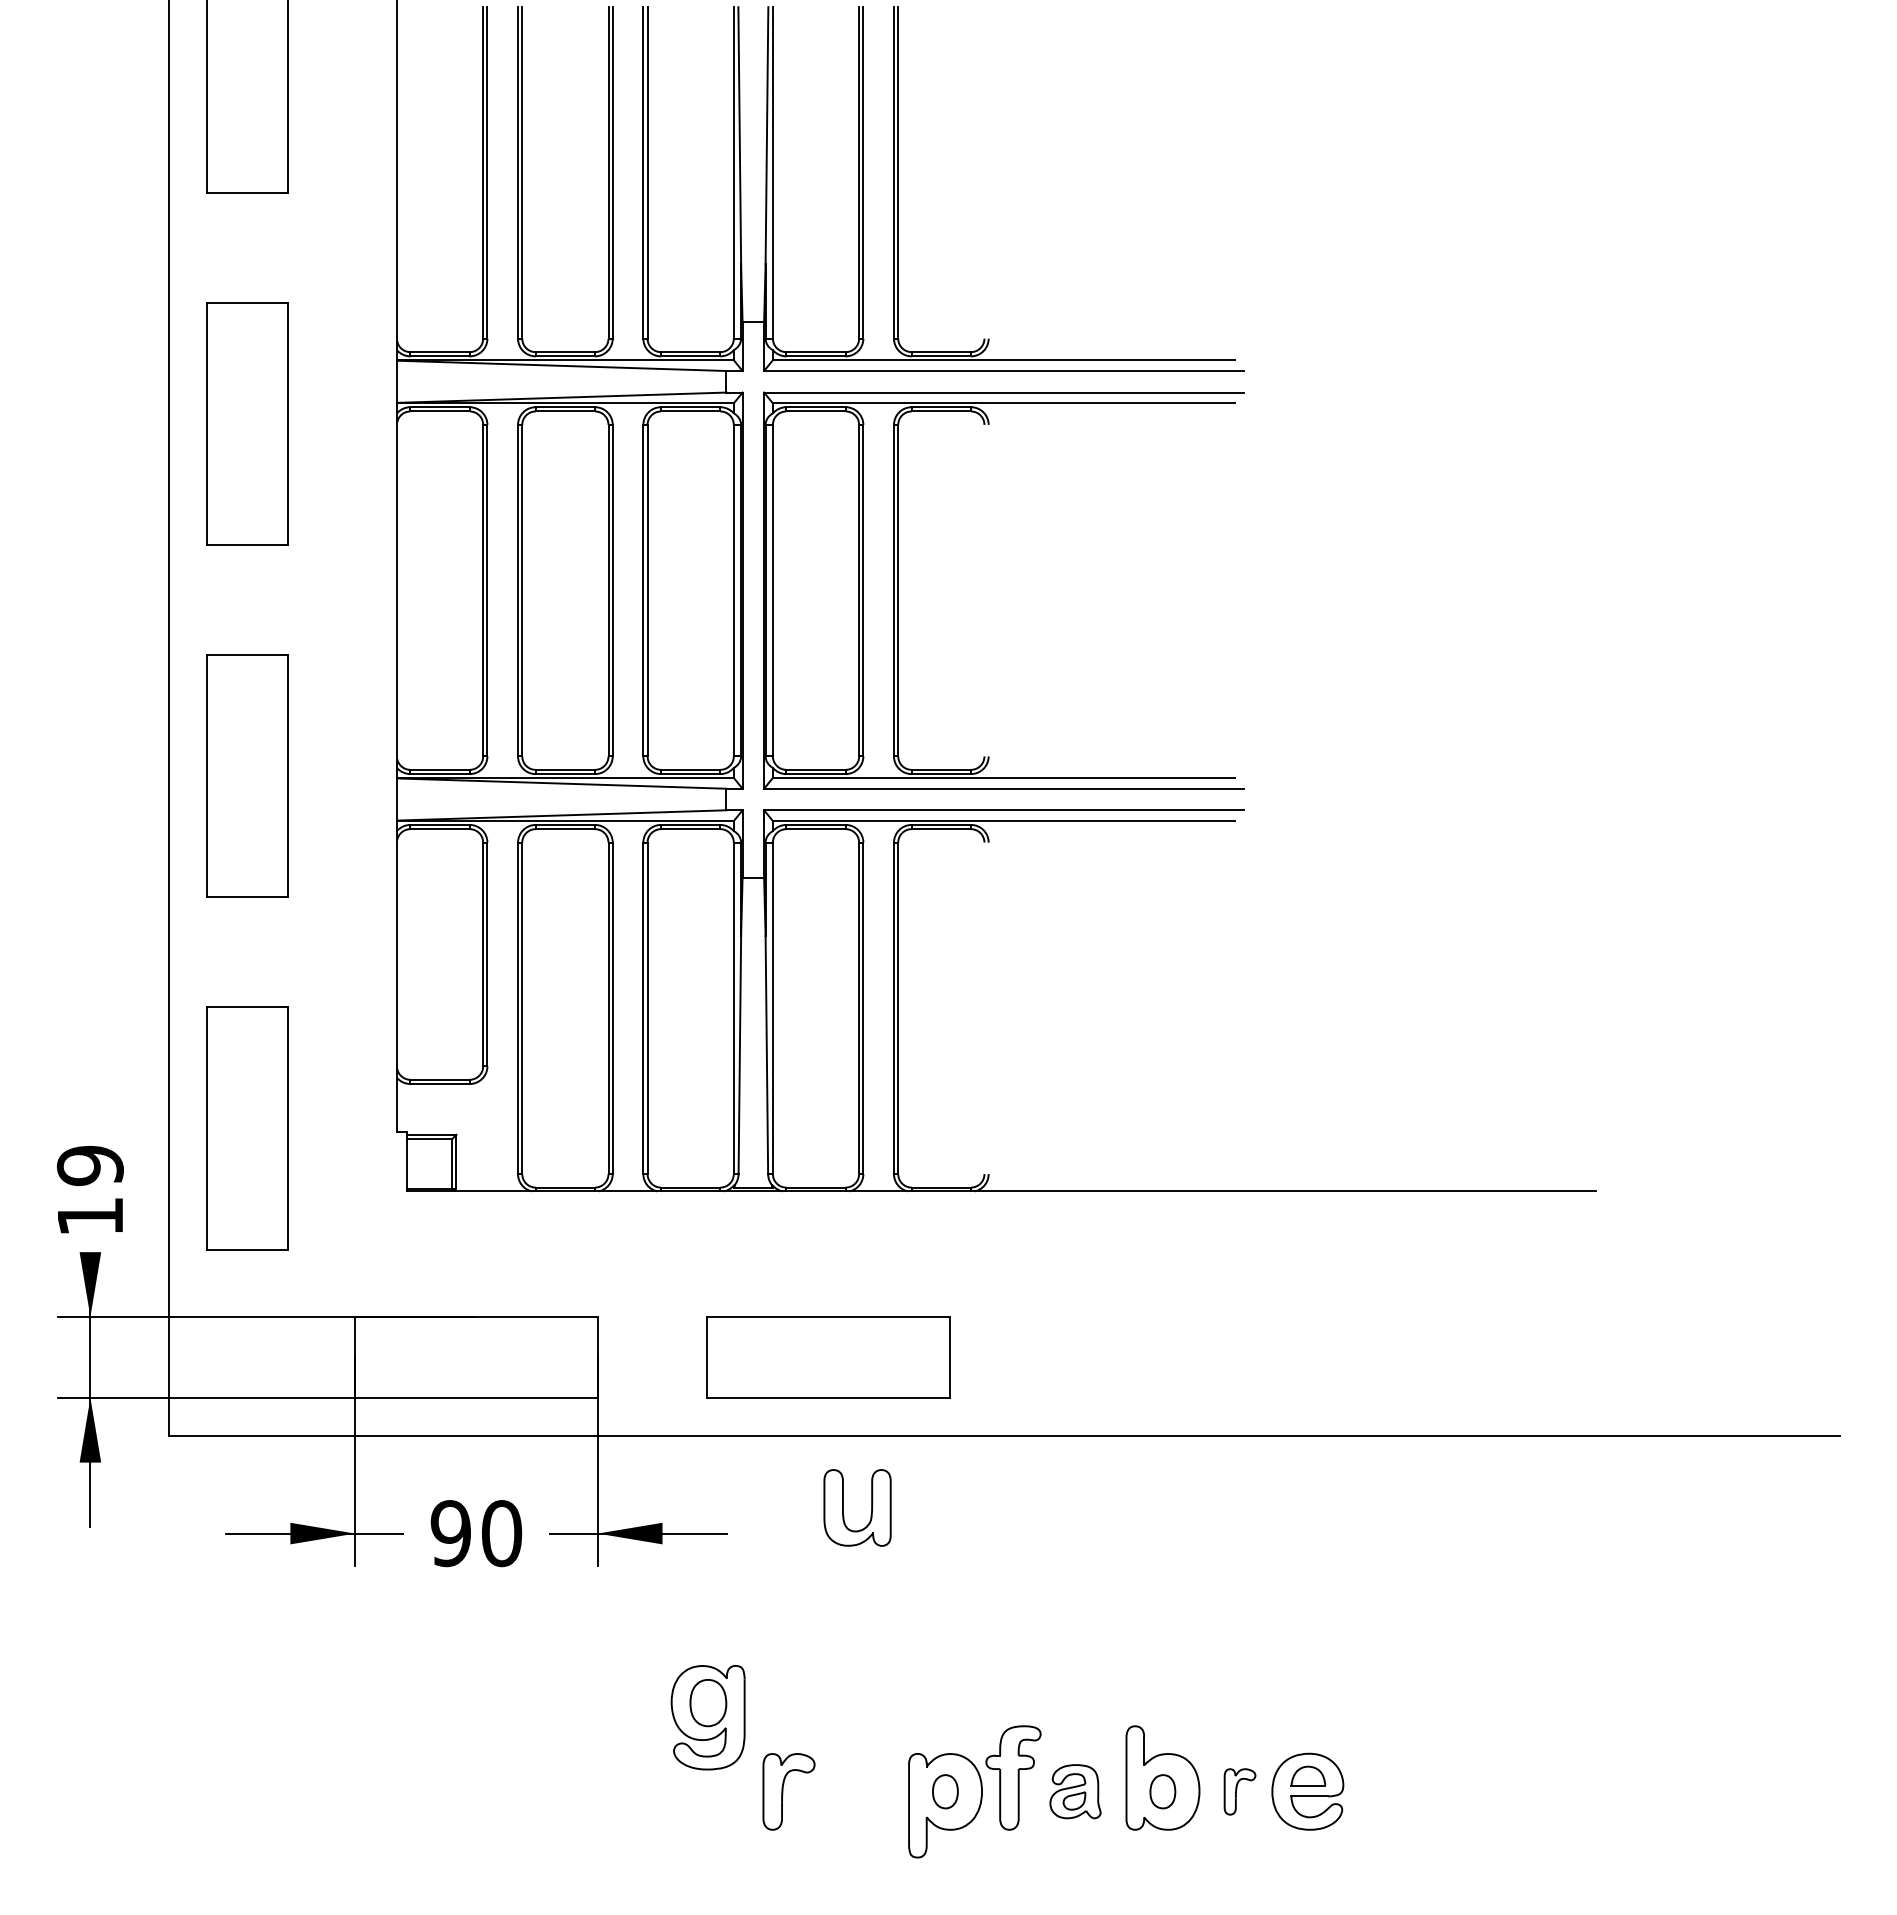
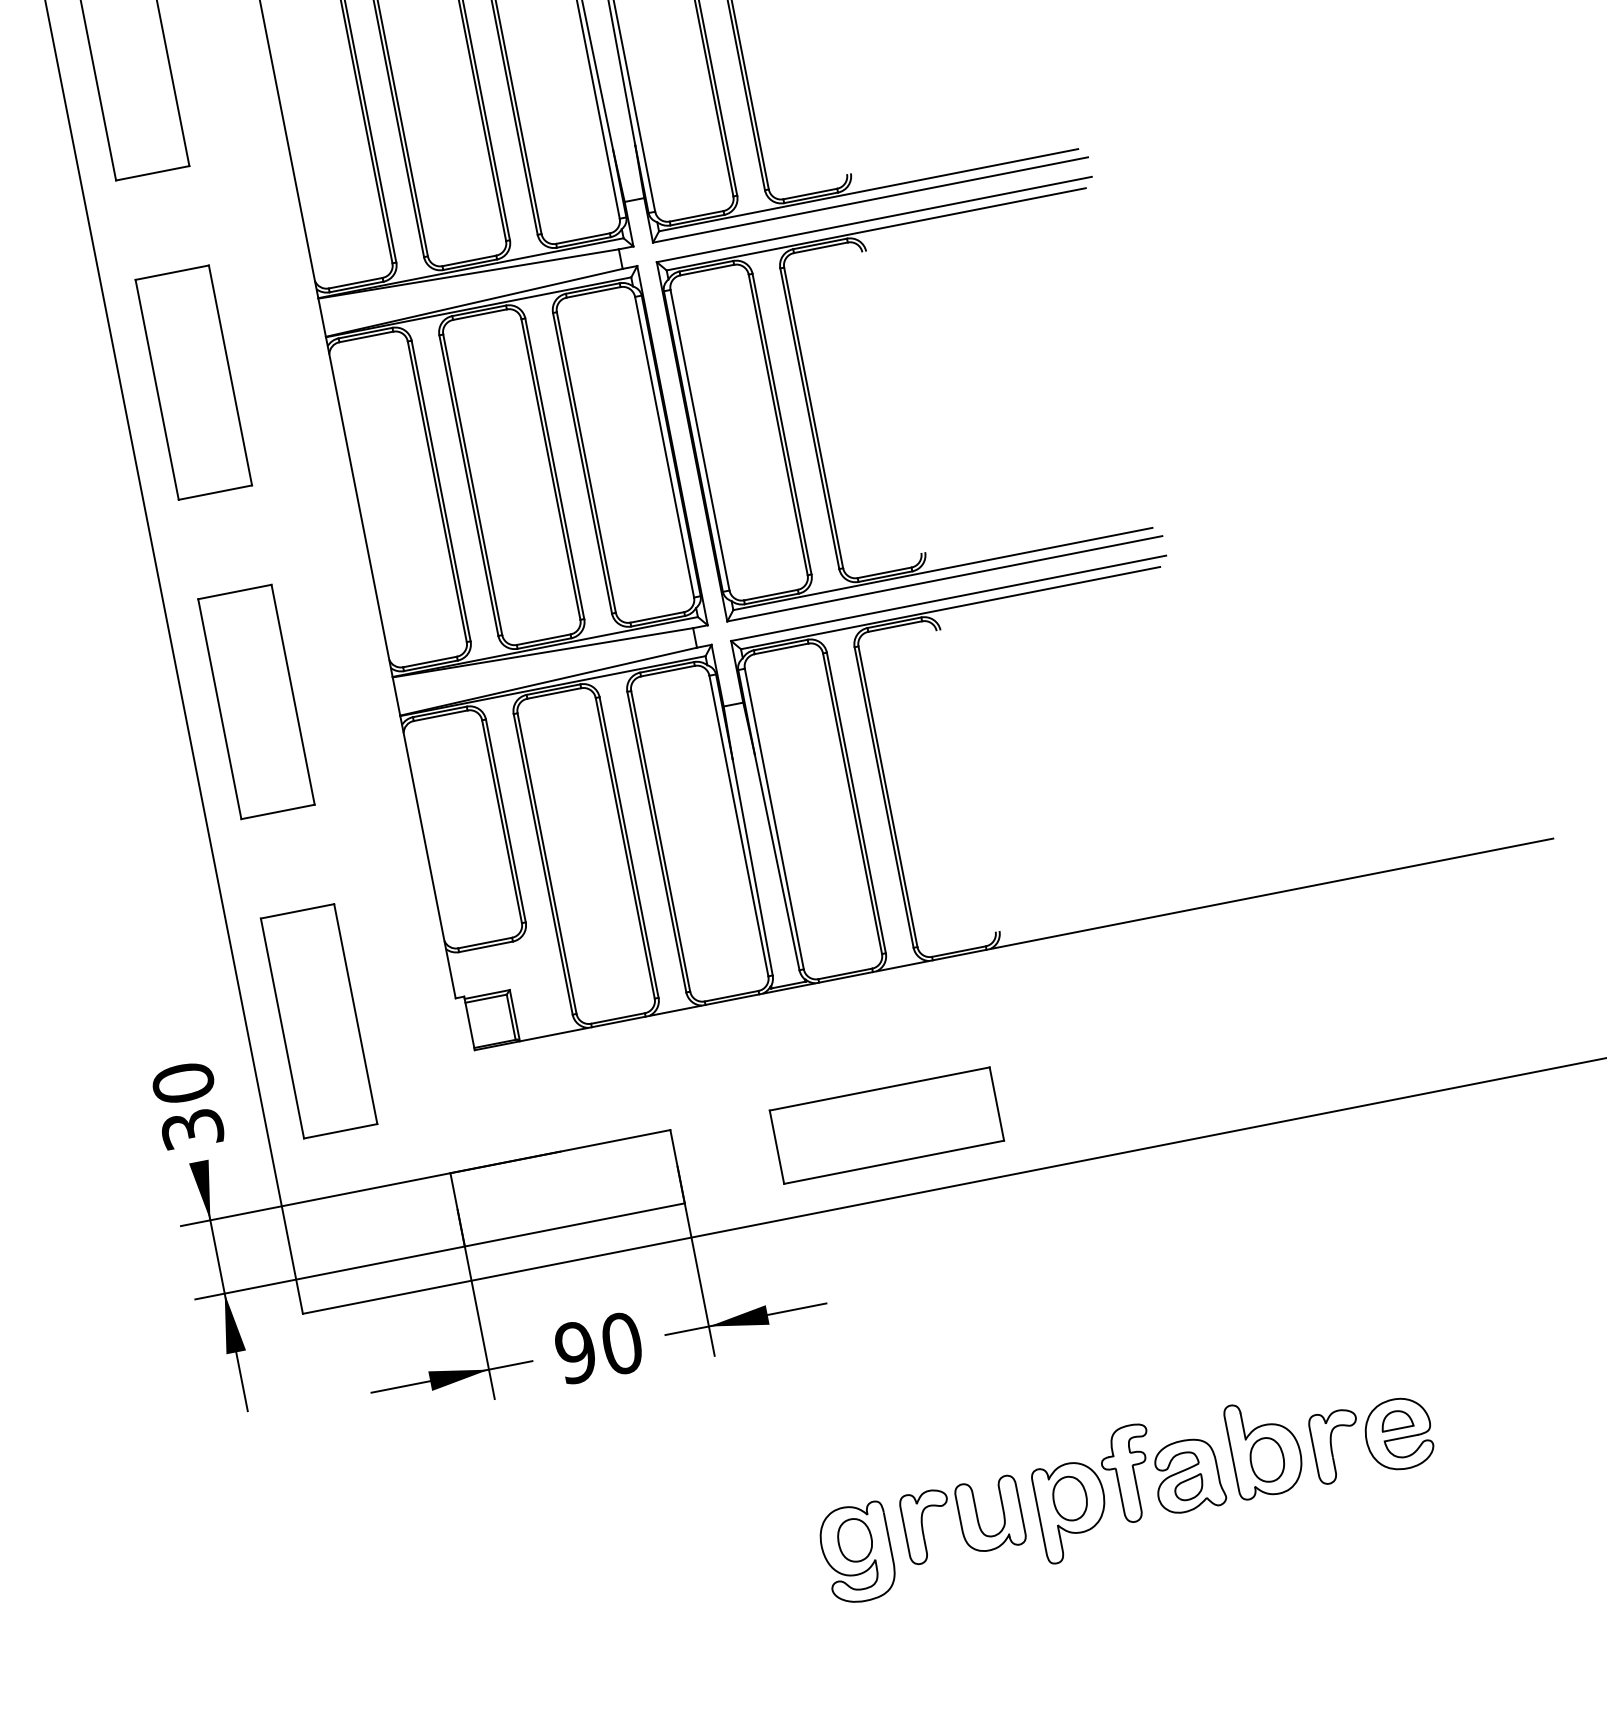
text: (89, 1190) -> (187, 1105), 19 -> 30
part: (843, 1507) -> (977, 1516), moved
part: (707, 1717) -> (856, 1553), moved
part: (945, 1791) -> (1070, 1498), size x1.43
part: (1075, 1791) -> (1188, 1475), size x1.43
part: (1162, 1791) -> (1266, 1459), size x1.43
part: (1239, 1791) -> (1336, 1446), size x1.67

